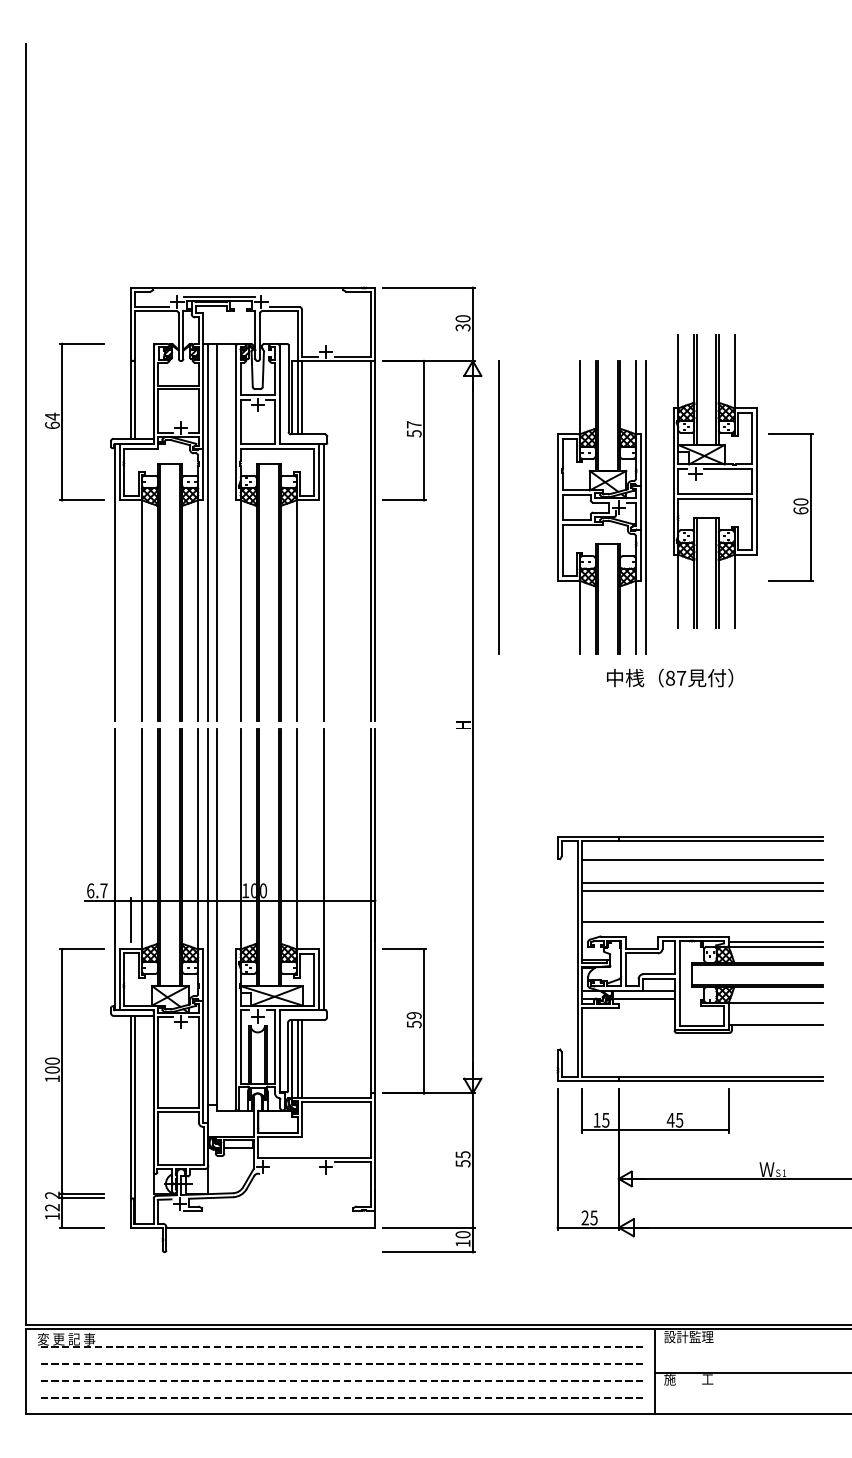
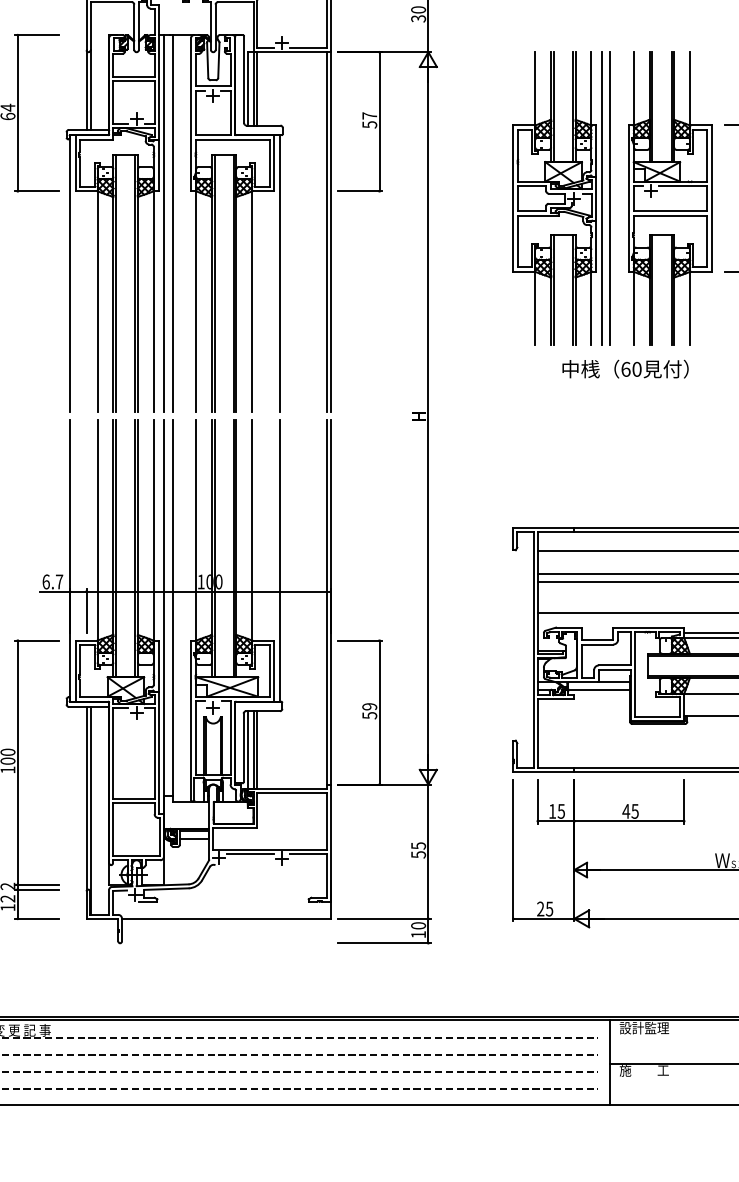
part: (715, 481) -> (671, 198), moved
line: (498, 507) -> (610, 198), moved
text: (676, 677) -> (632, 368), 87 -> 60
line: (294, 1162) -> (250, 853), added

